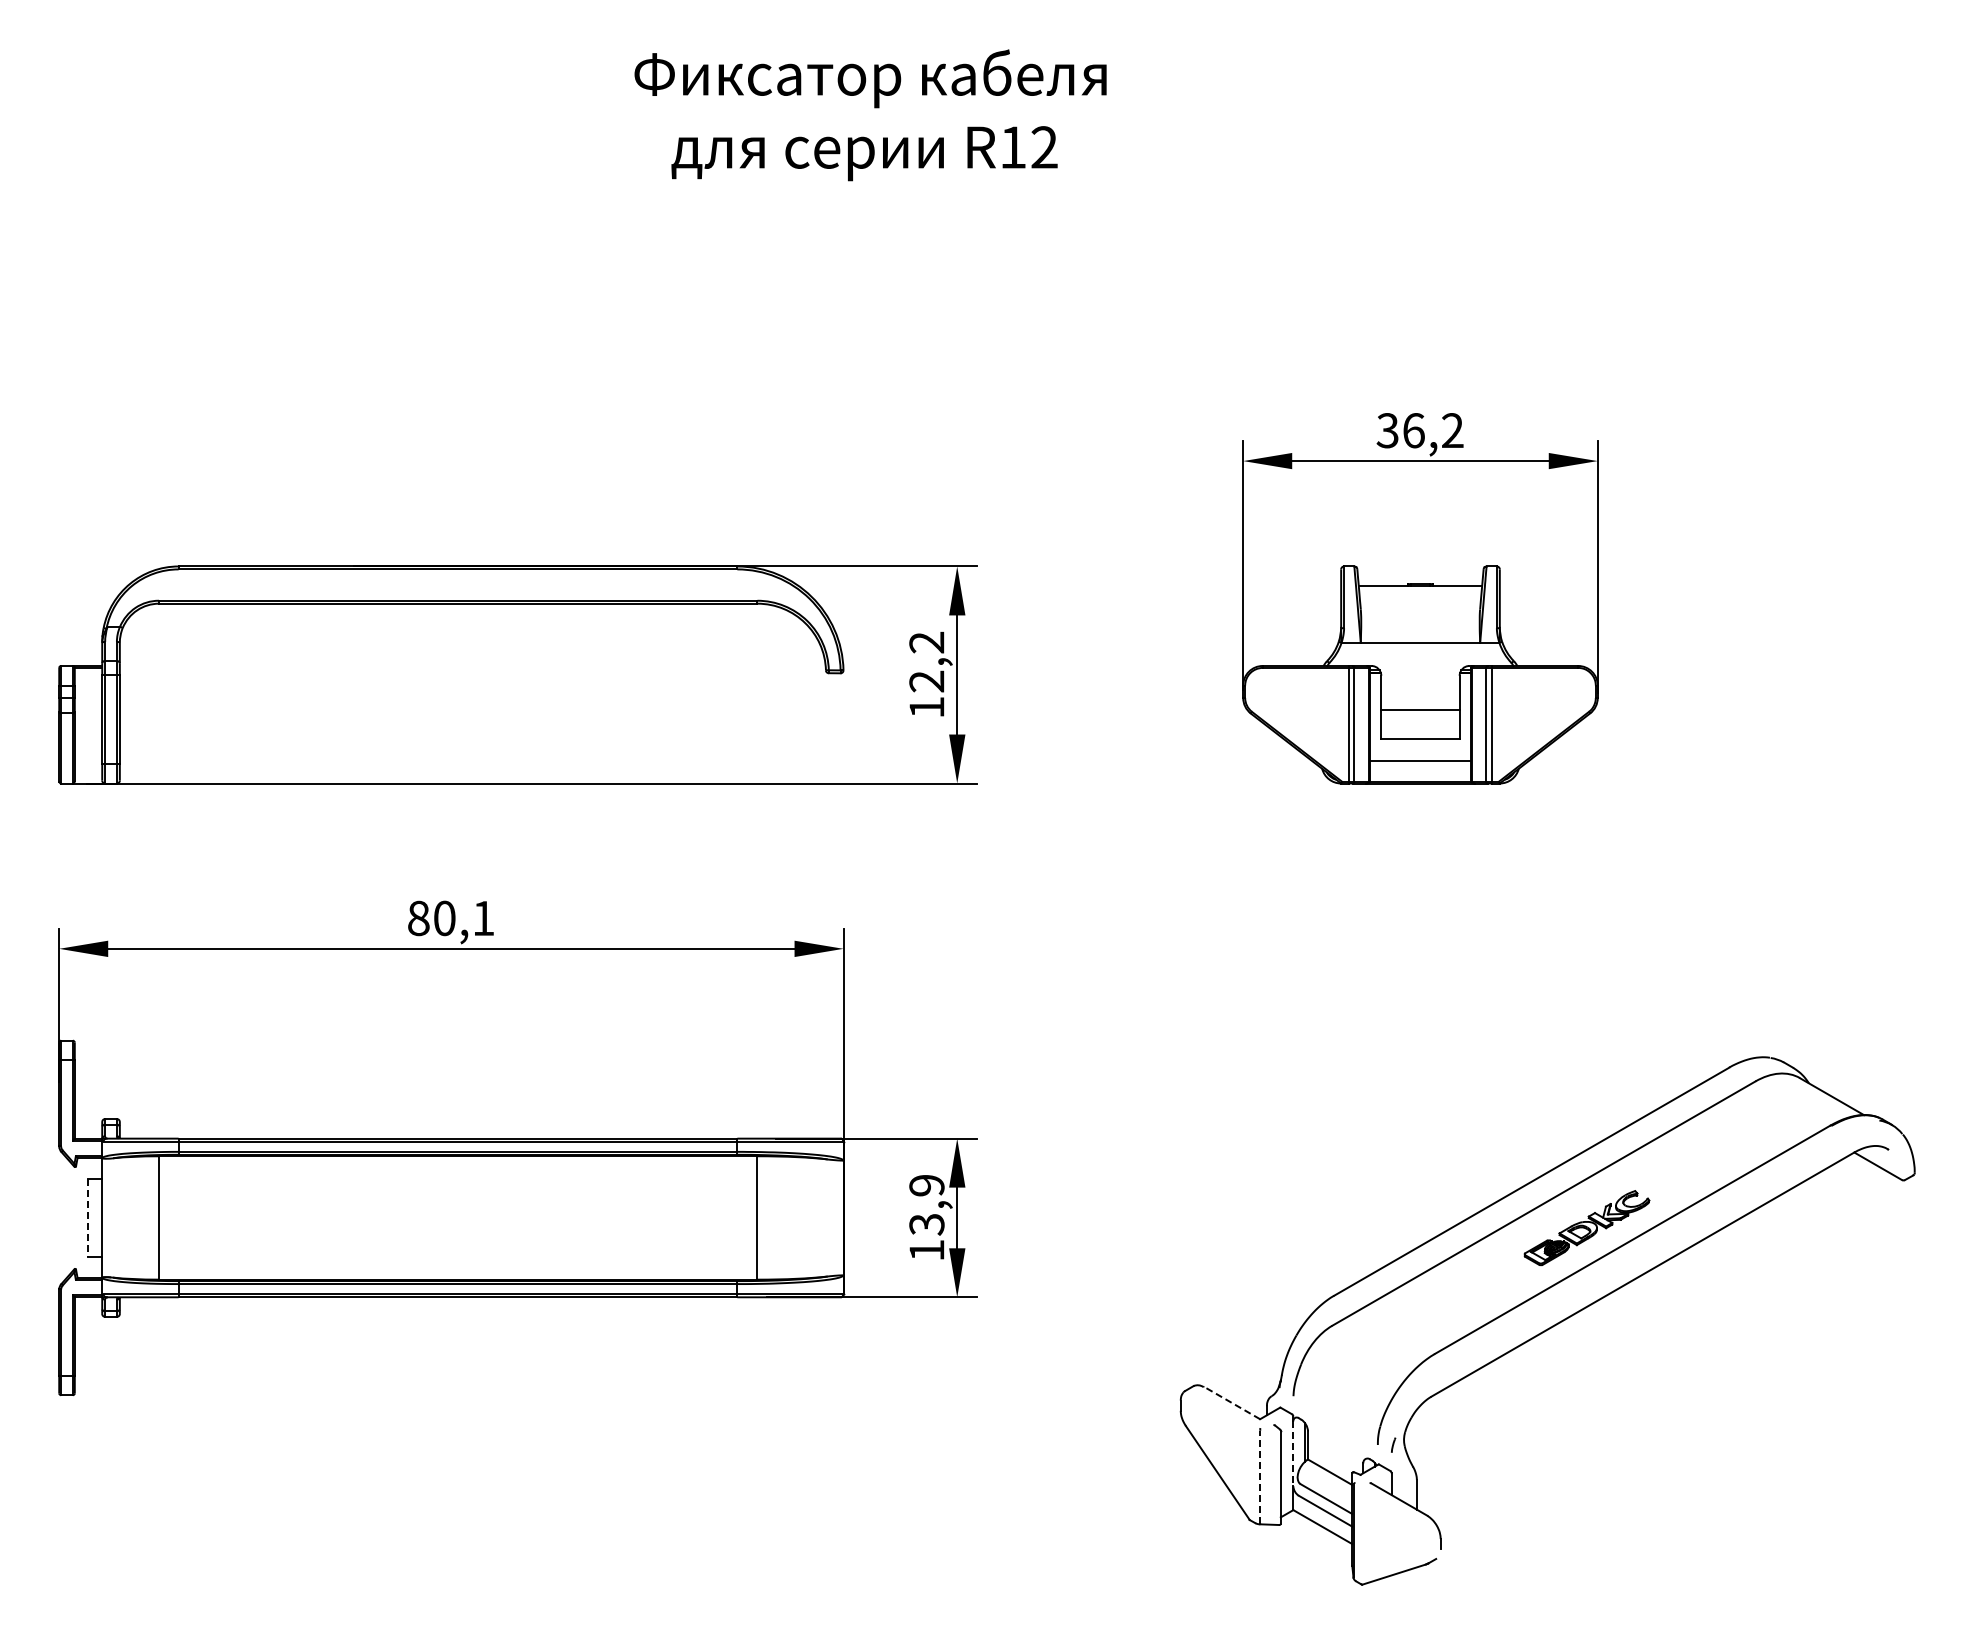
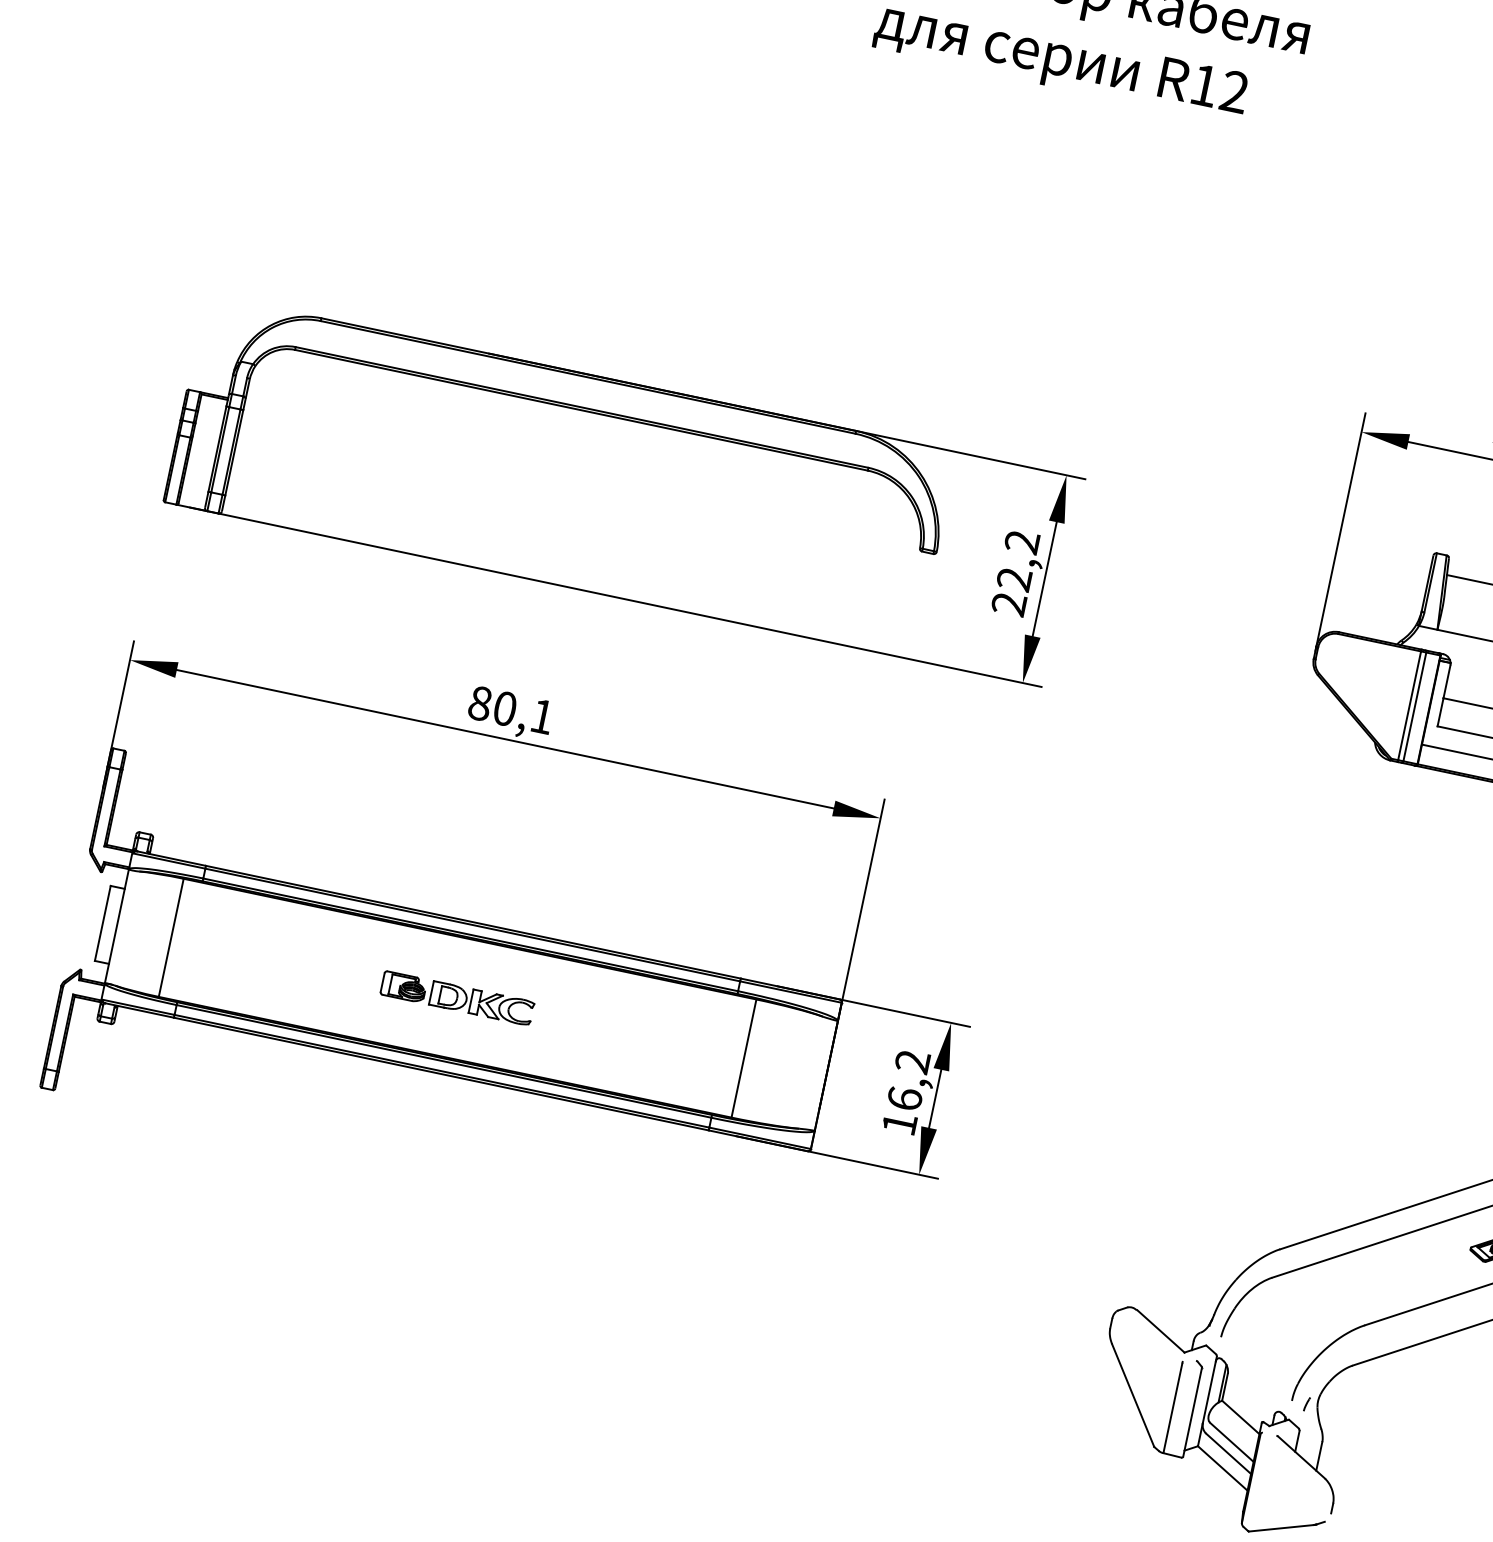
text: (926, 707) -> (1008, 604), 12,2 -> 22,2
text: (926, 1204) -> (908, 1079), 13,9 -> 16,2
part: (458, 1217) -> (457, 997), added
line: (87, 1218) -> (102, 923), dashed -> solid
line: (1231, 1402) -> (1160, 1330), dashed -> solid
line: (1293, 1454) -> (1209, 1393), dashed -> solid
line: (1260, 1476) -> (1173, 1407), dashed -> solid

